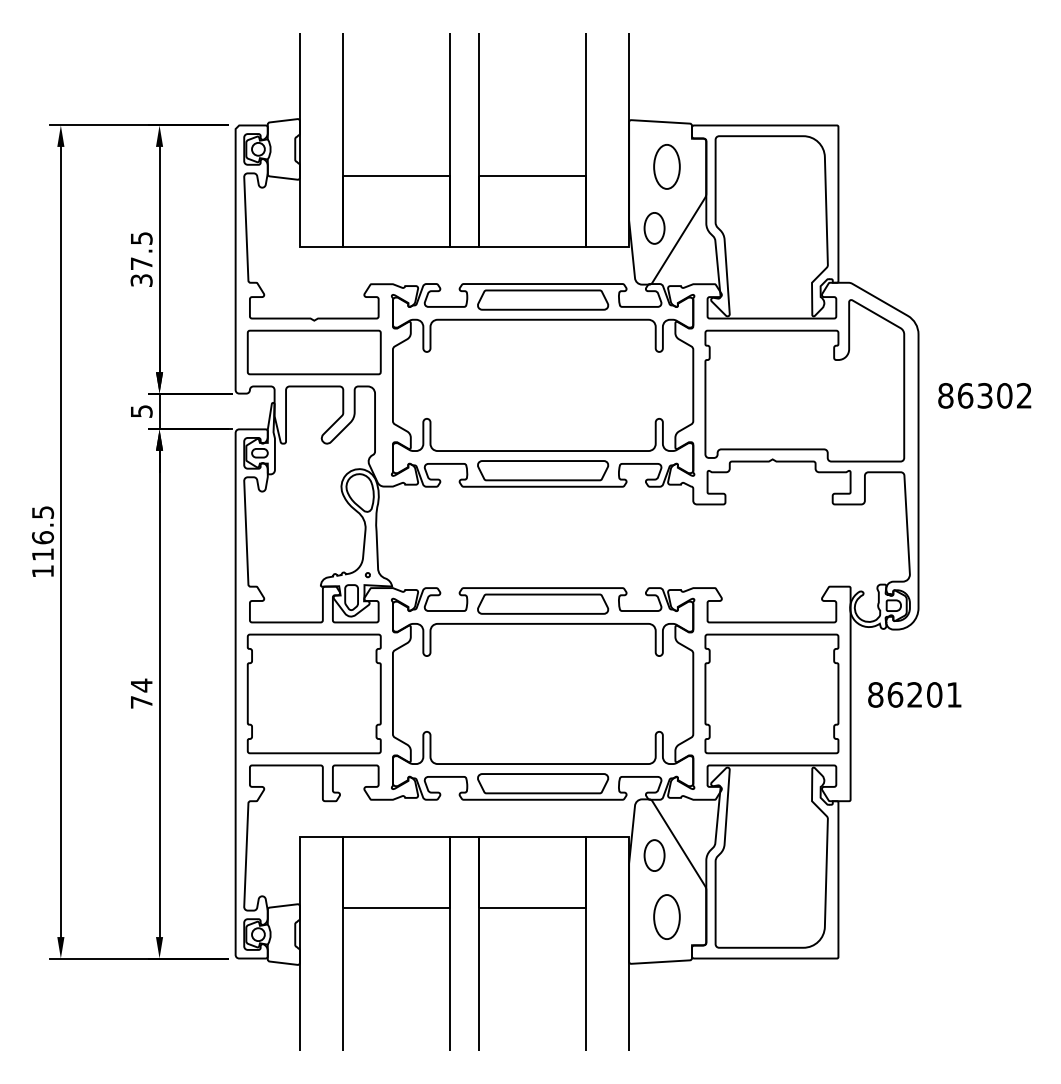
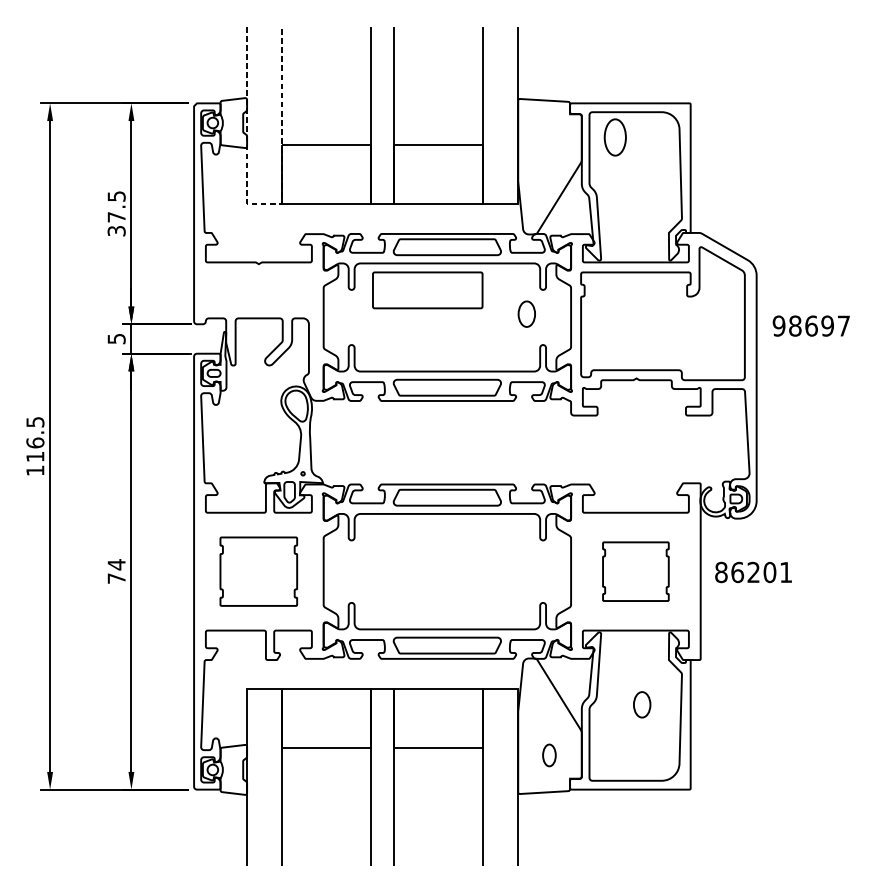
part: (666, 166) -> (614, 137), moved
part: (654, 228) -> (526, 314), moved
line: (321, 247) -> (264, 203), solid -> dashed
part: (313, 352) -> (427, 290), moved
text: (984, 395) -> (811, 325), 86302 -> 98697
part: (313, 693) -> (258, 571), size x0.7
part: (771, 693) -> (635, 571), size x0.6
part: (654, 855) -> (642, 704), moved
part: (666, 916) -> (549, 755), size x0.6

